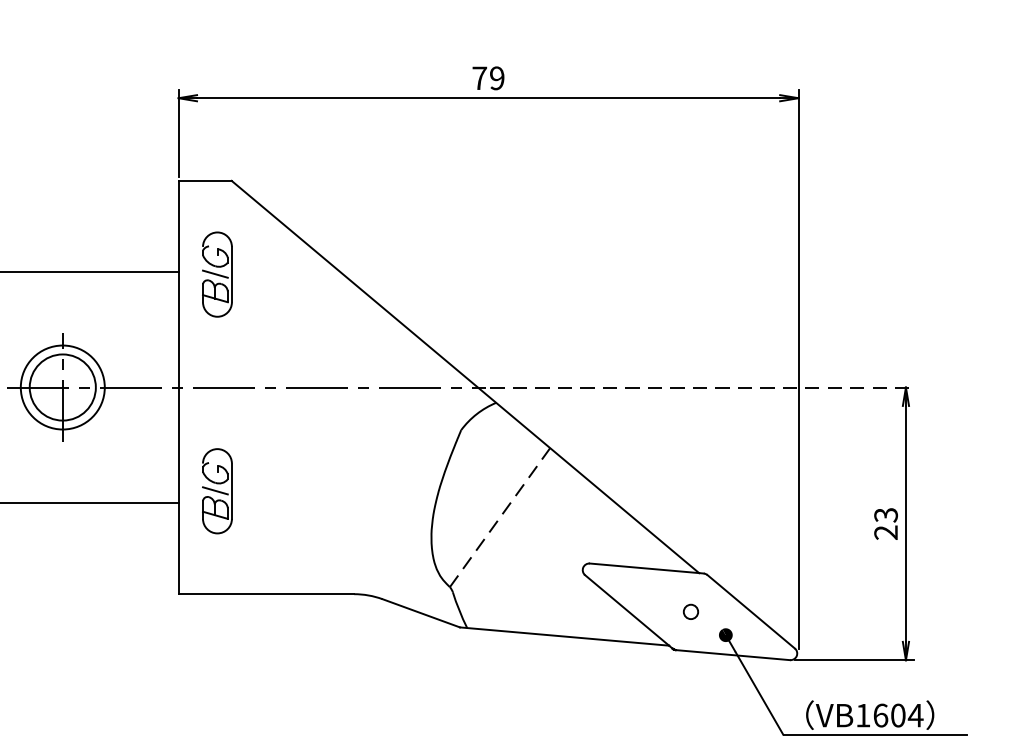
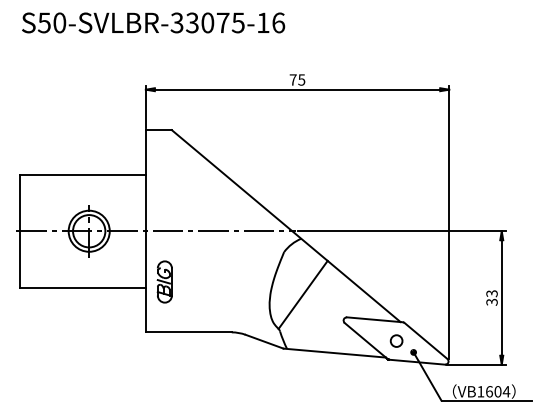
text: (496, 77) -> (301, 79), 79 -> 75
part: (216, 273) -> (164, 175), removed
line: (703, 388) -> (402, 231), dashed -> solid
line: (500, 516) -> (303, 294), dashed -> solid
text: (887, 531) -> (492, 301), 23 -> 33
circle: (690, 610) -> (396, 340), size x1.67

